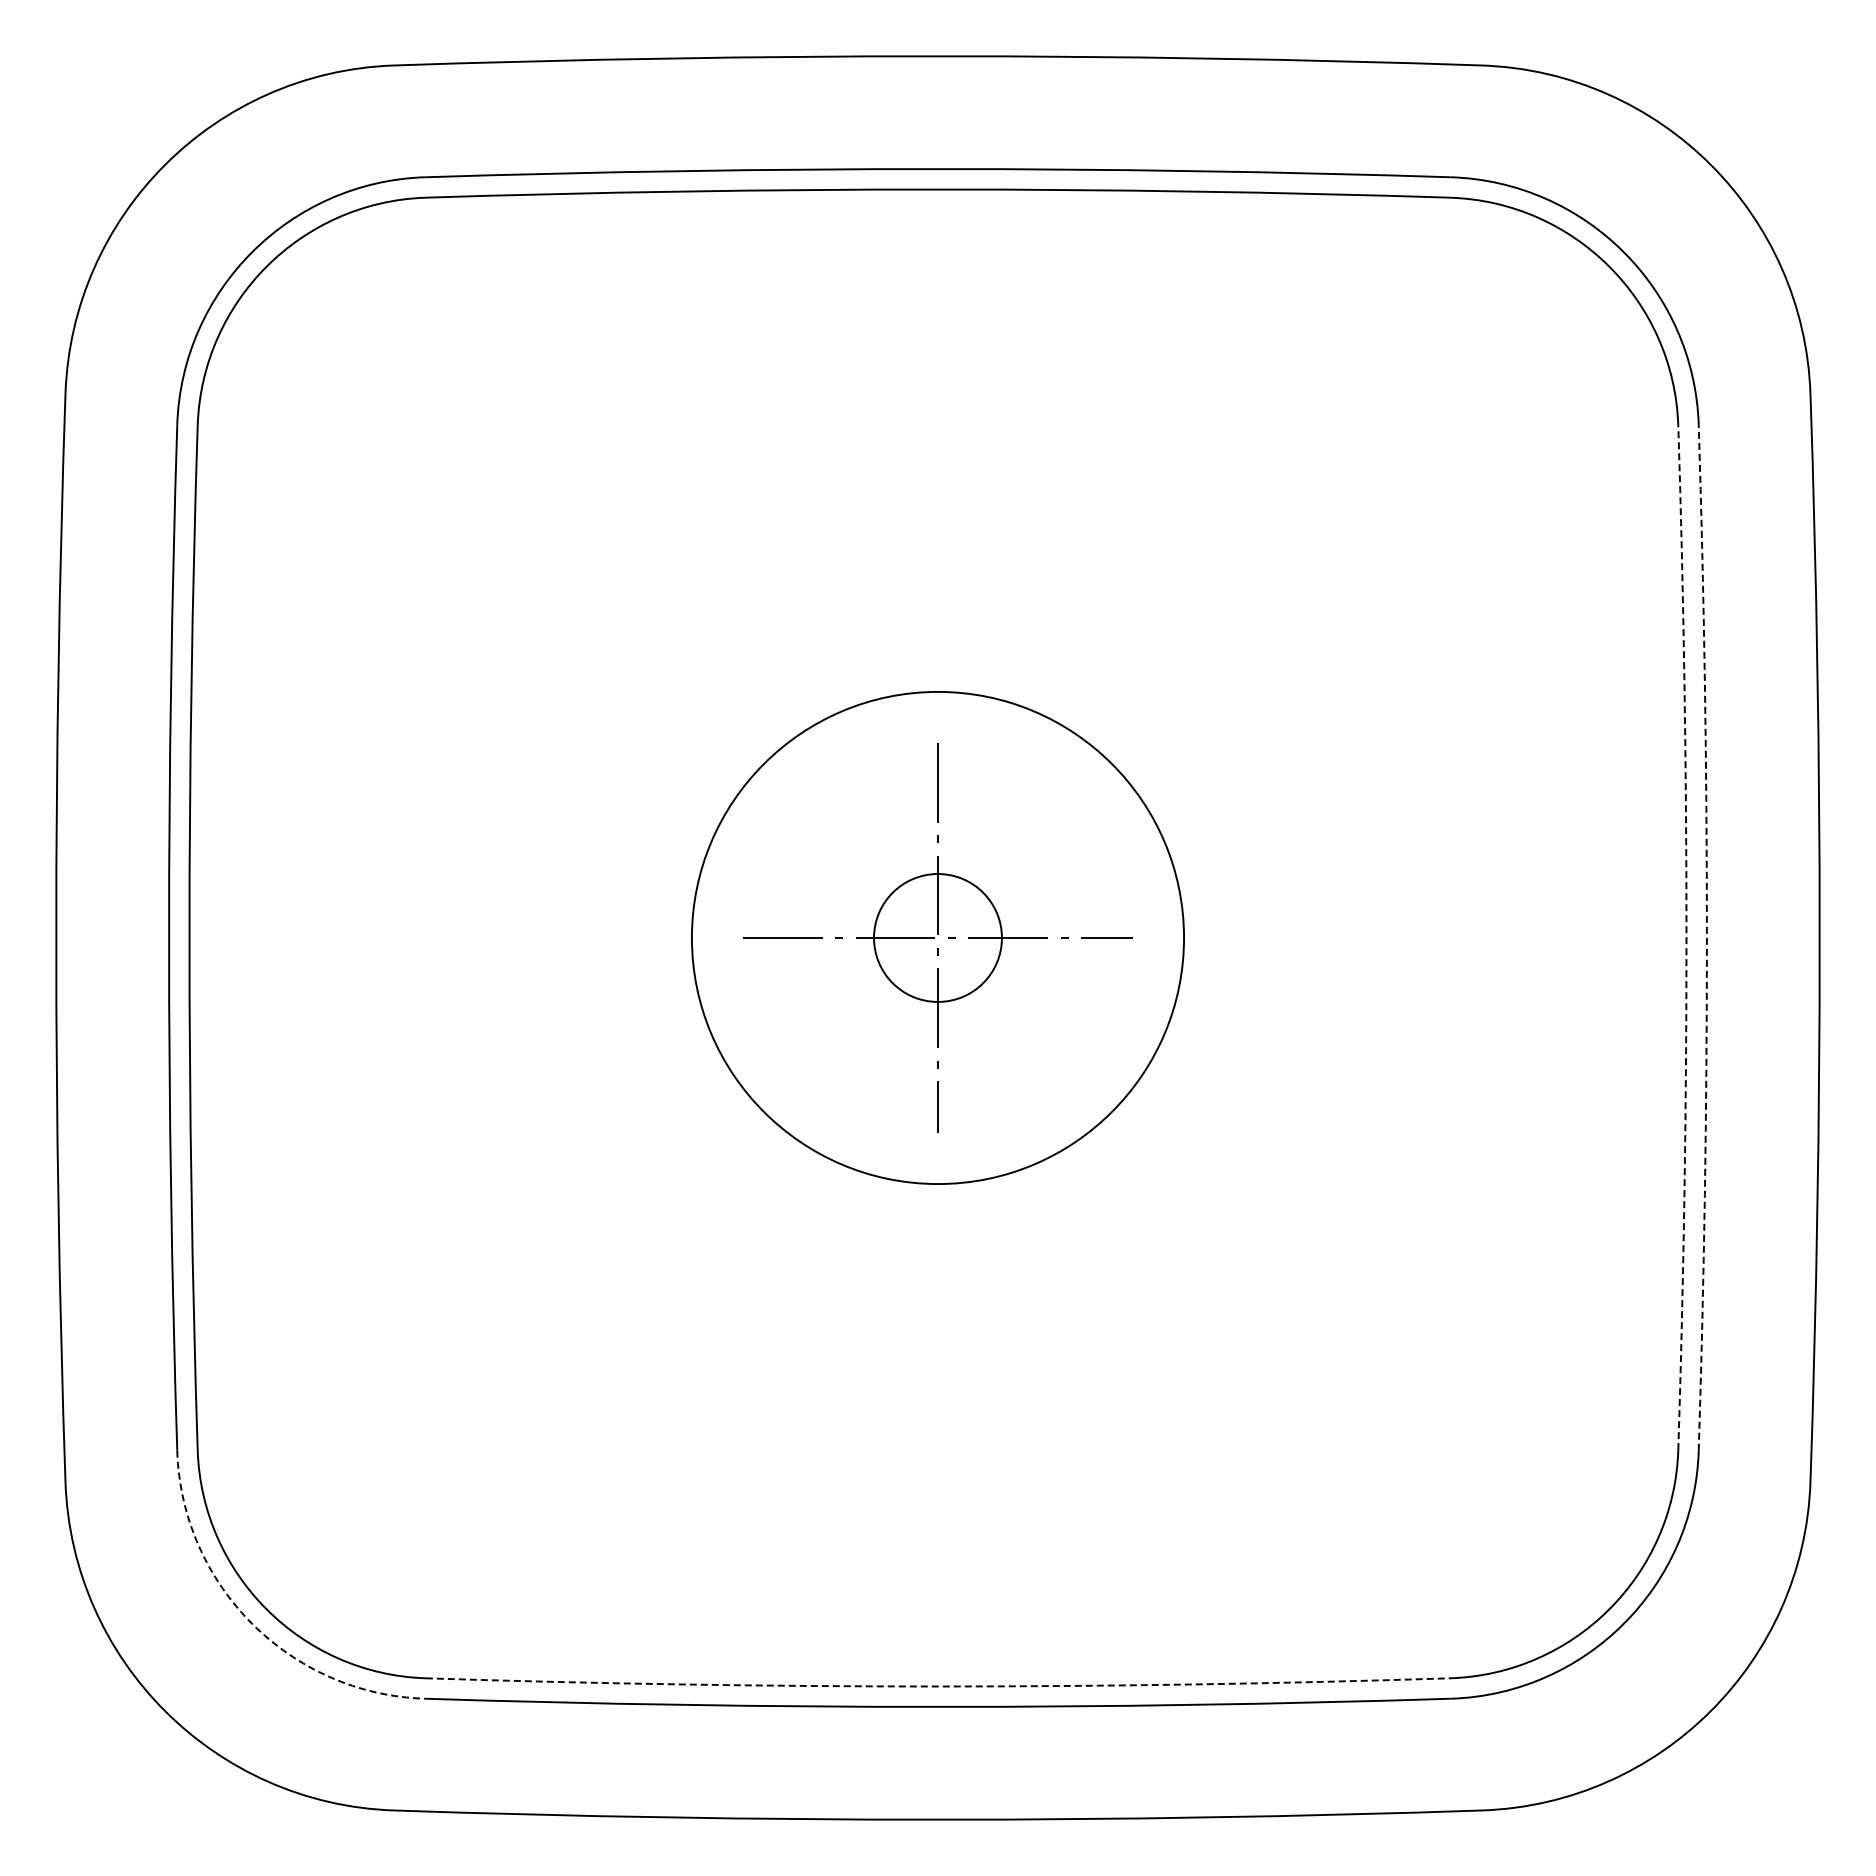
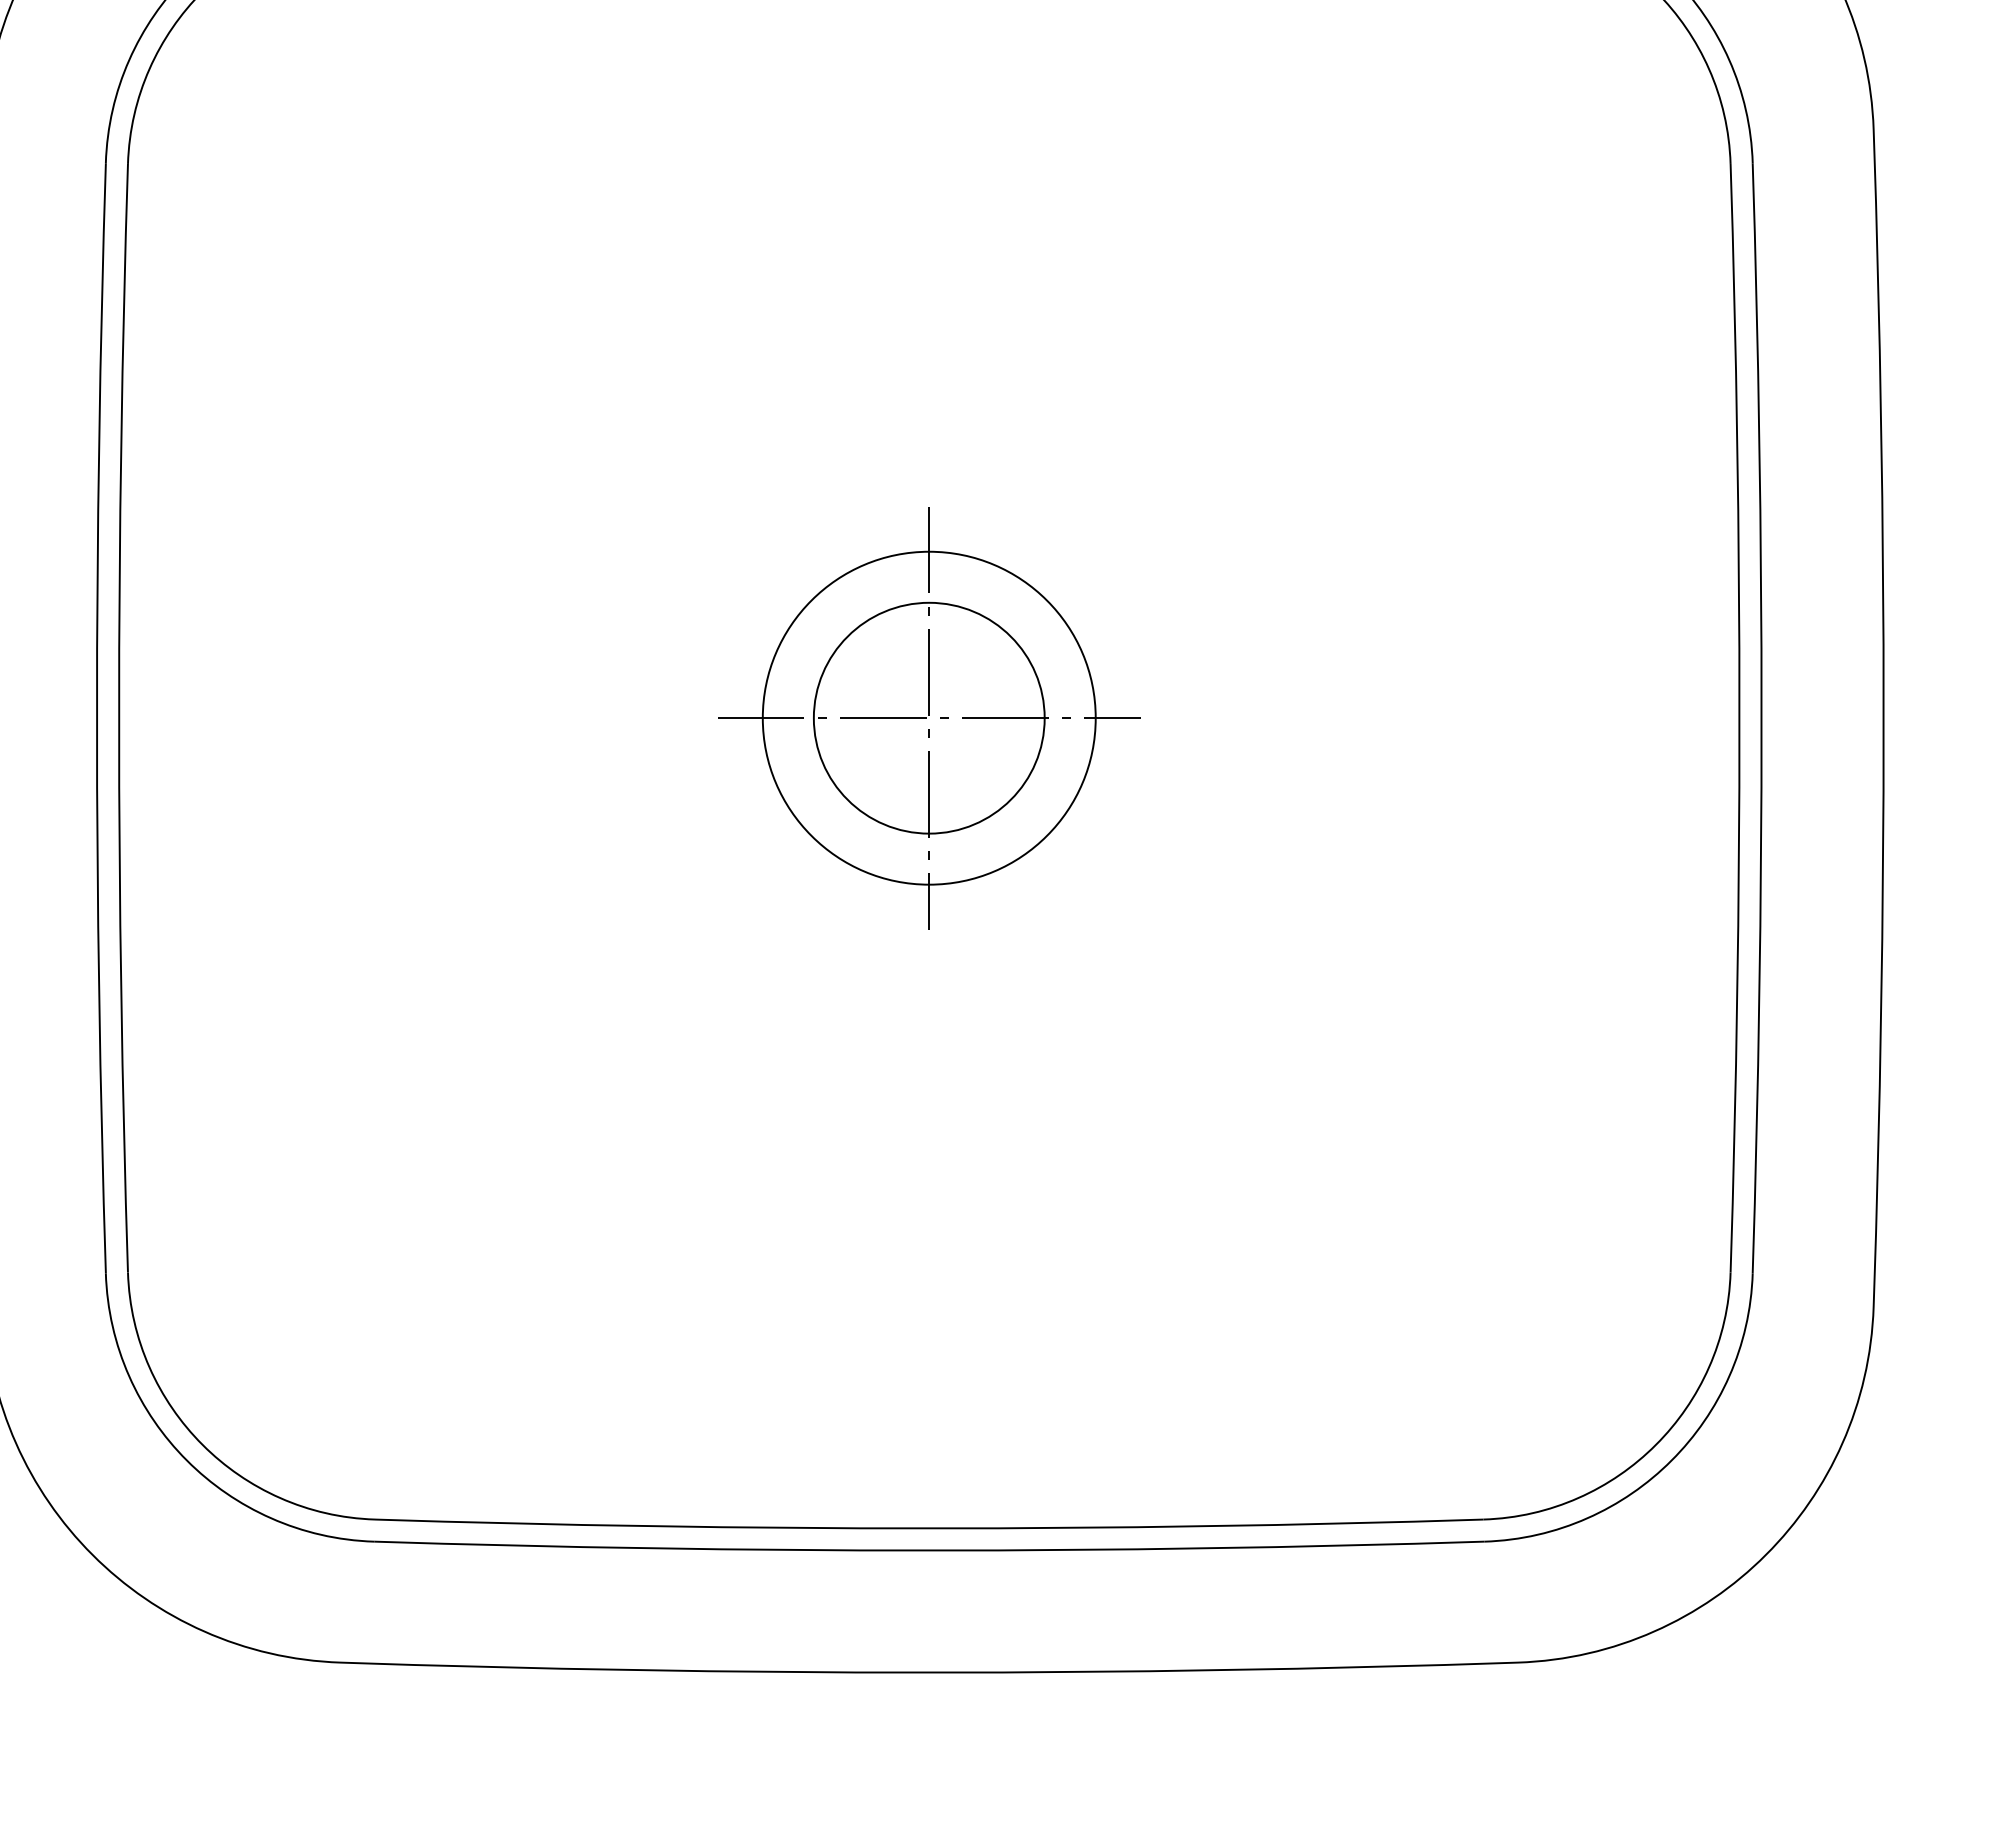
circle: (937, 937) -> (928, 717), size x0.62
circle: (937, 937) -> (928, 717), size x1.67
arc: (1686, 937) -> (1739, 717), dashed -> solid
arc: (1706, 937) -> (1761, 717), dashed -> solid
arc: (252, 1623) -> (187, 1460), dashed -> solid
arc: (937, 1686) -> (928, 1528), dashed -> solid

